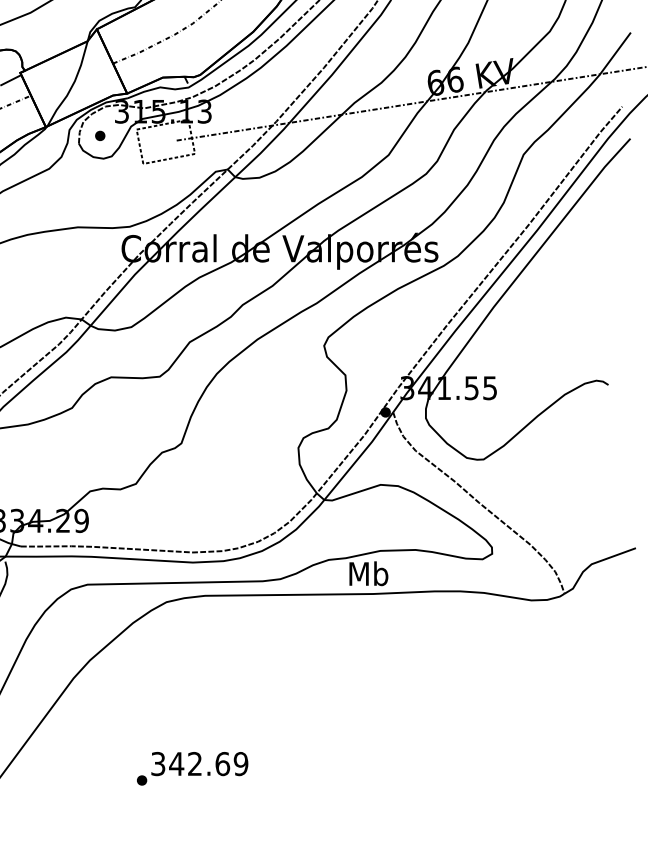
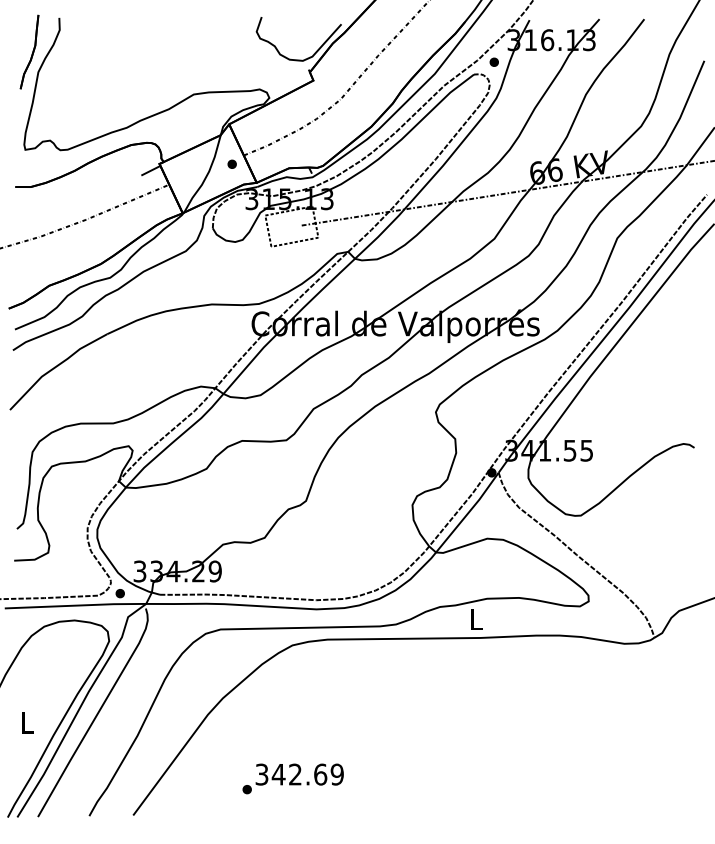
part: (99, 135) -> (231, 163), moved
text: (368, 573) -> (476, 619), Mb -> L
text: (191, 768) -> (292, 778), moved

